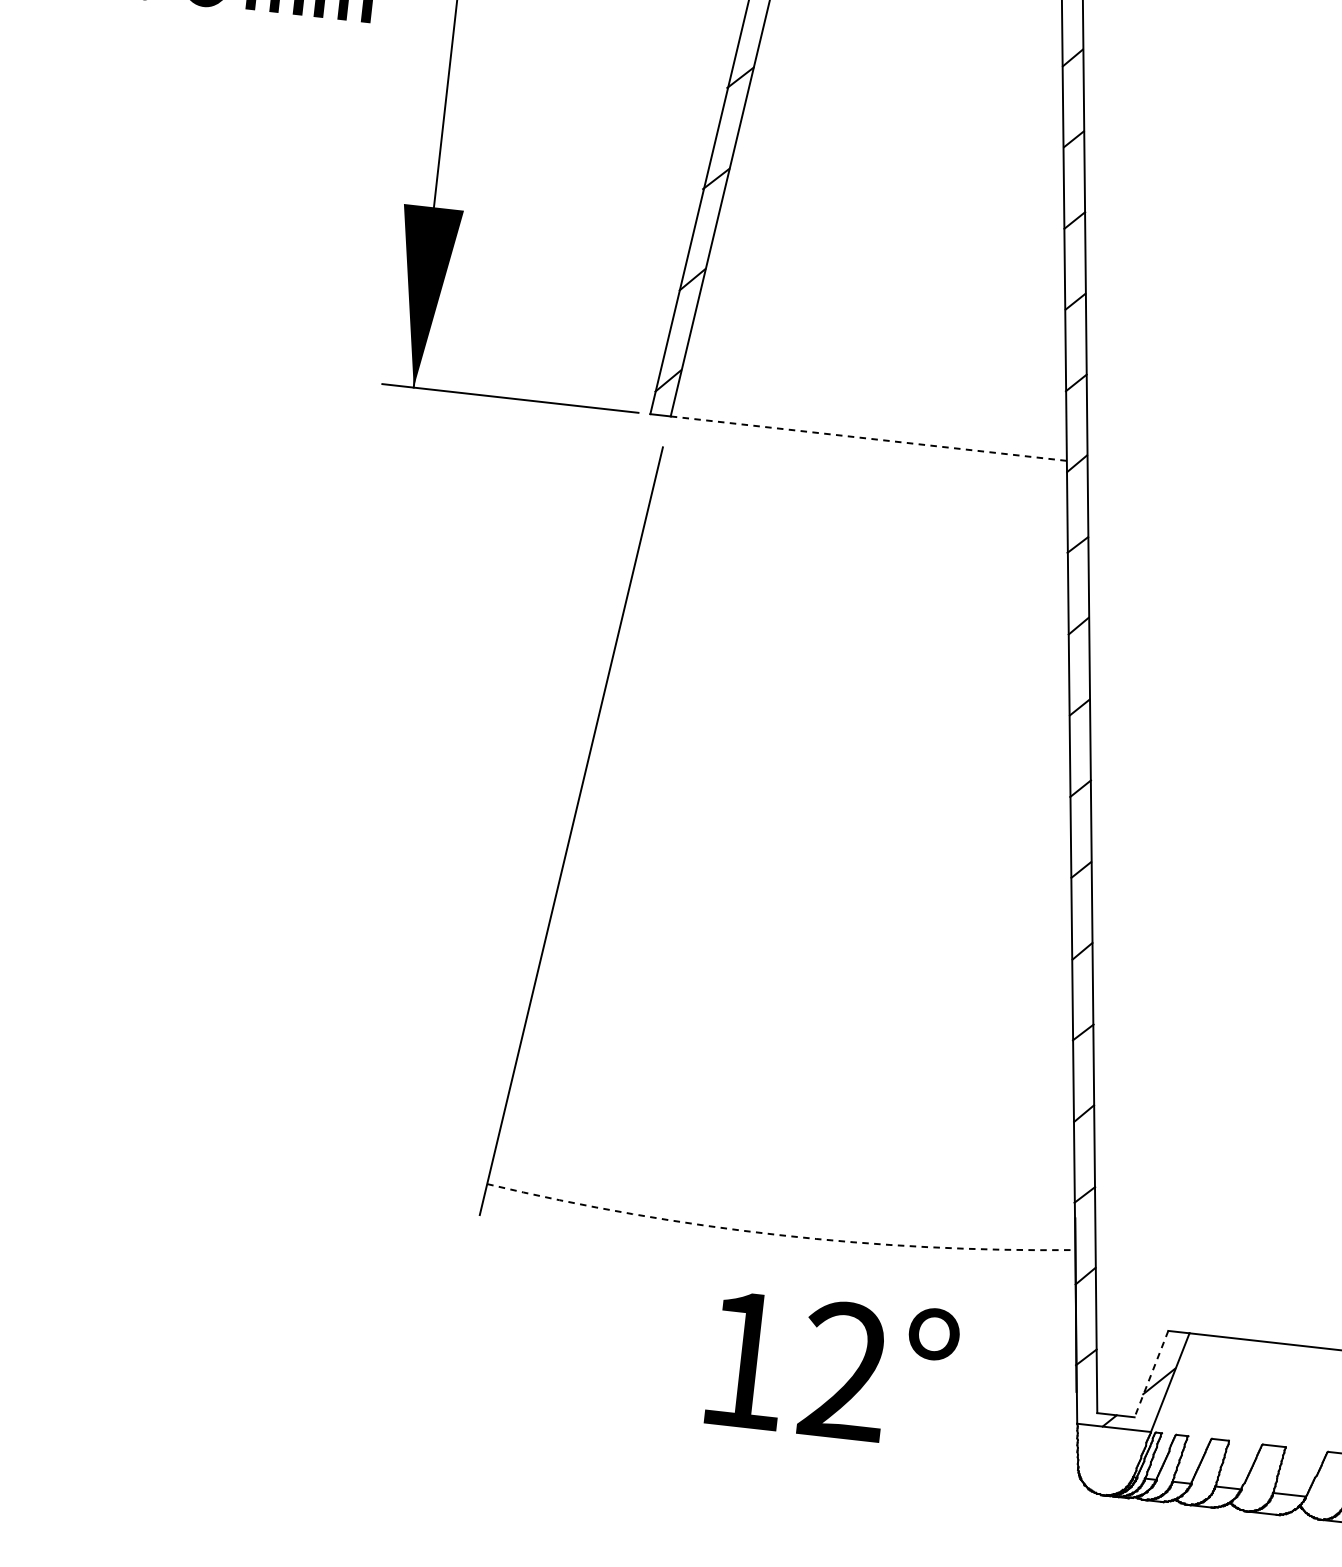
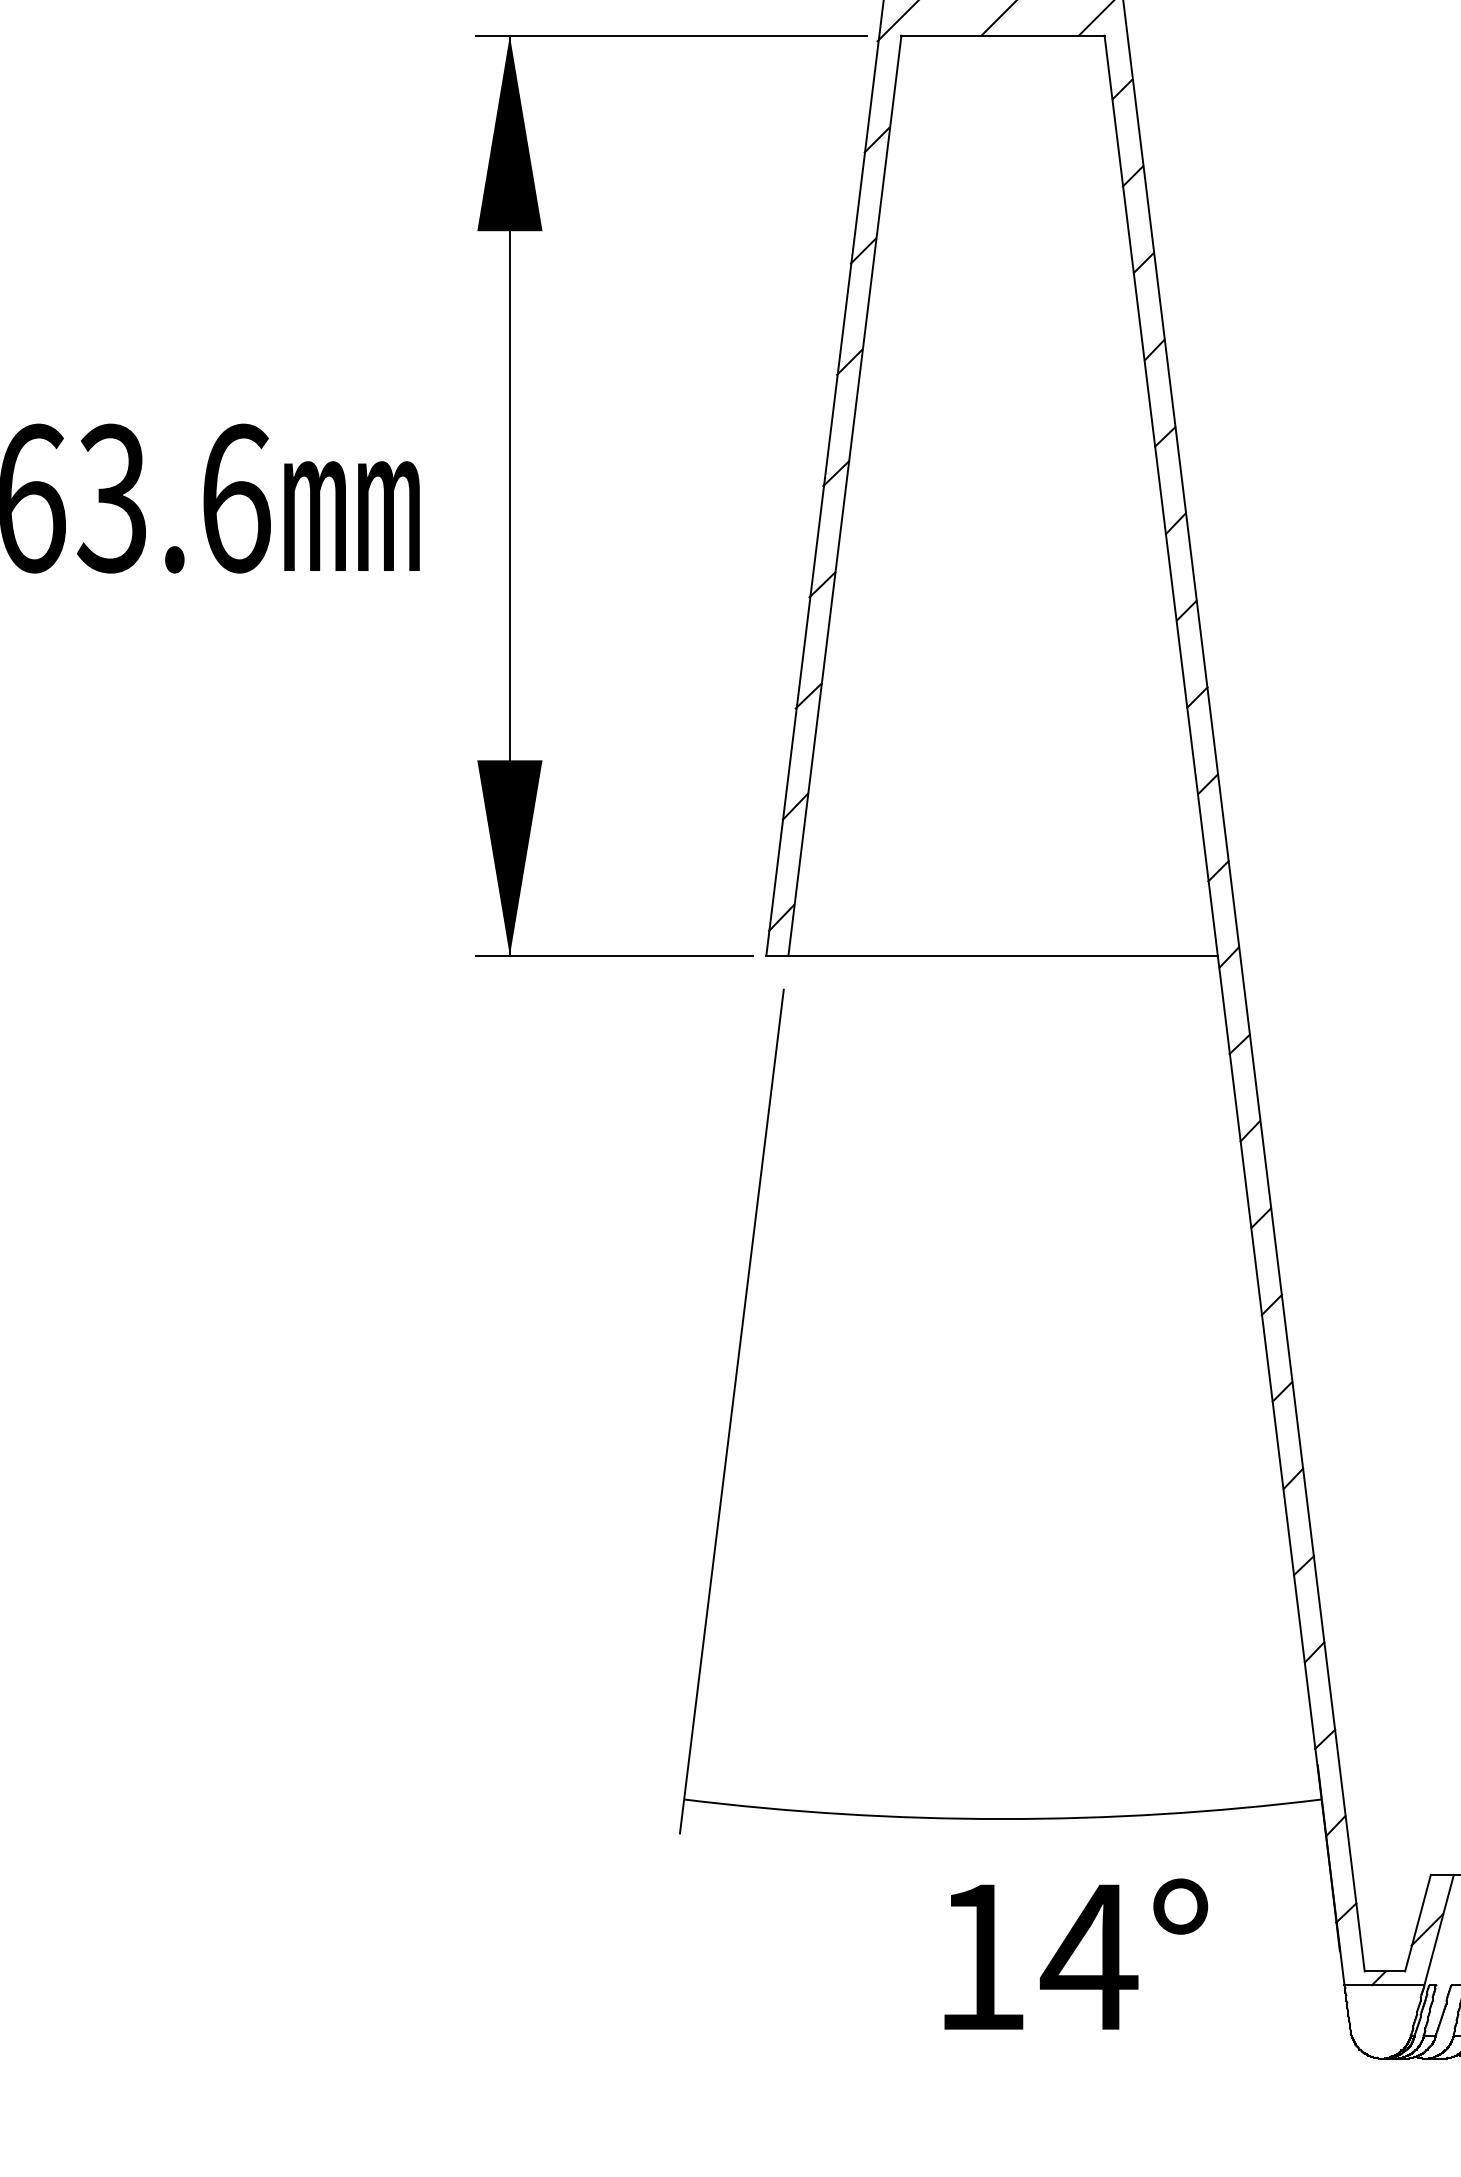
line: (869, 438) -> (1003, 955), dashed -> solid
arc: (778, 1235) -> (1002, 1819), dashed -> solid
text: (844, 1369) -> (1088, 1955), 12° -> 14°
line: (1151, 1374) -> (1418, 1923), dashed -> solid

